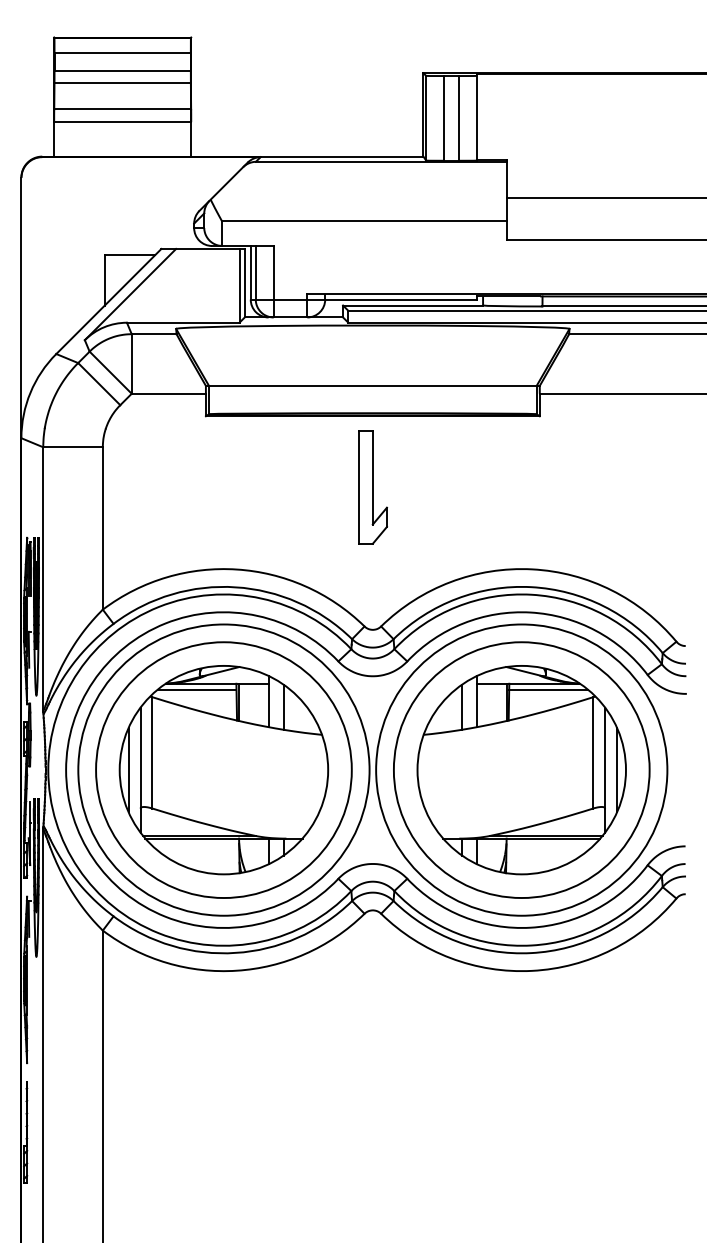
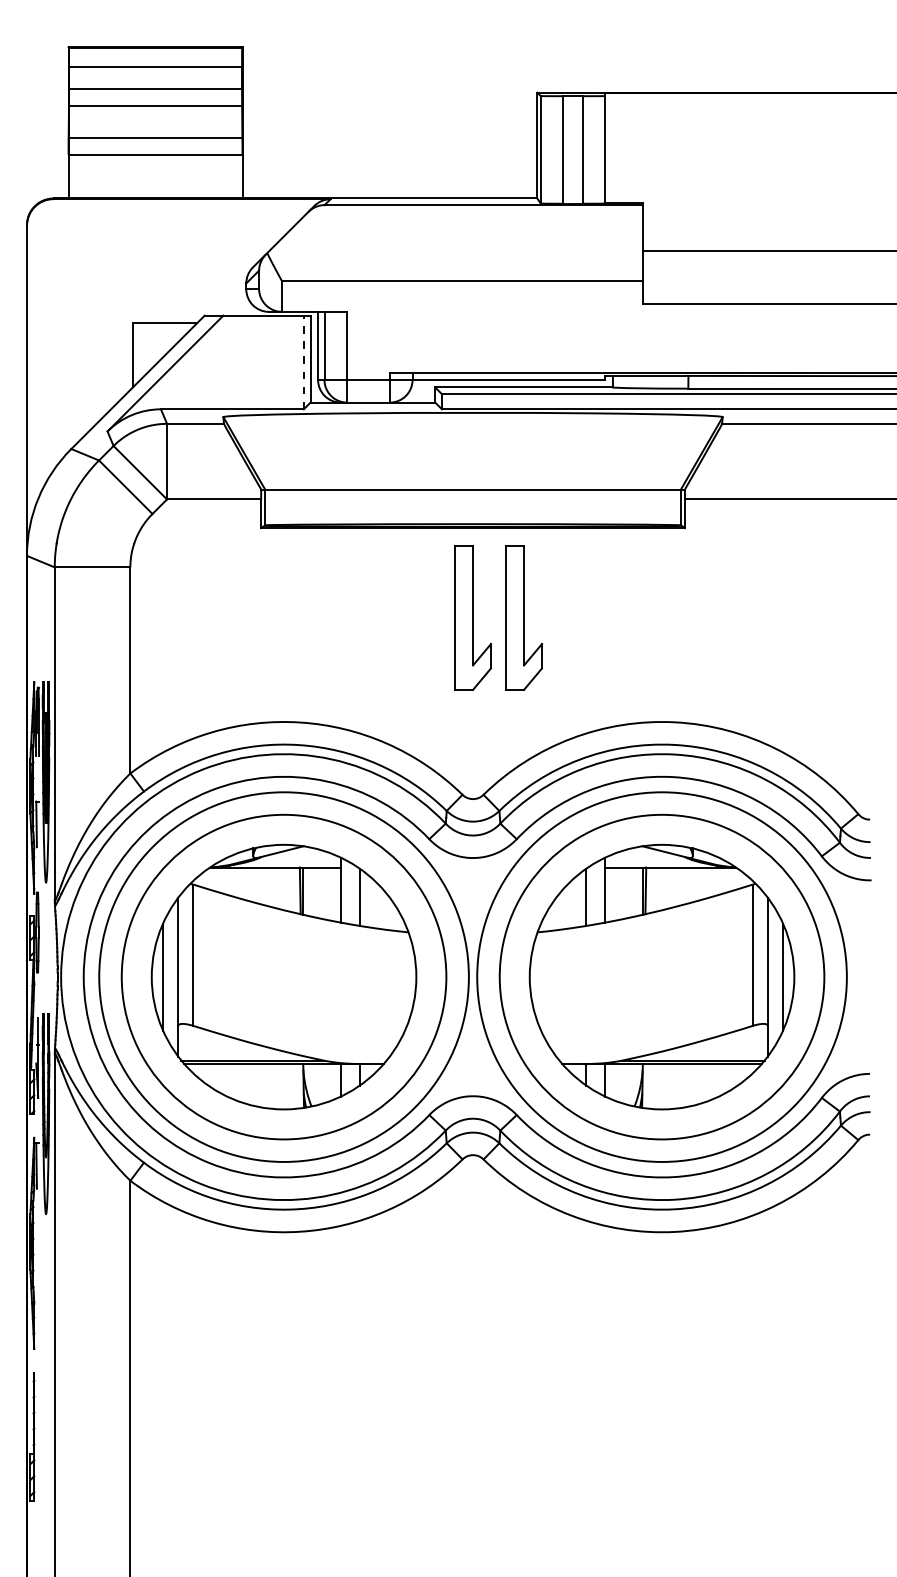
line: (239, 285) -> (303, 362), solid -> dashed
part: (412, 486) -> (523, 617), added
line: (196, 690) -> (249, 875), removed
line: (548, 690) -> (696, 875), removed

